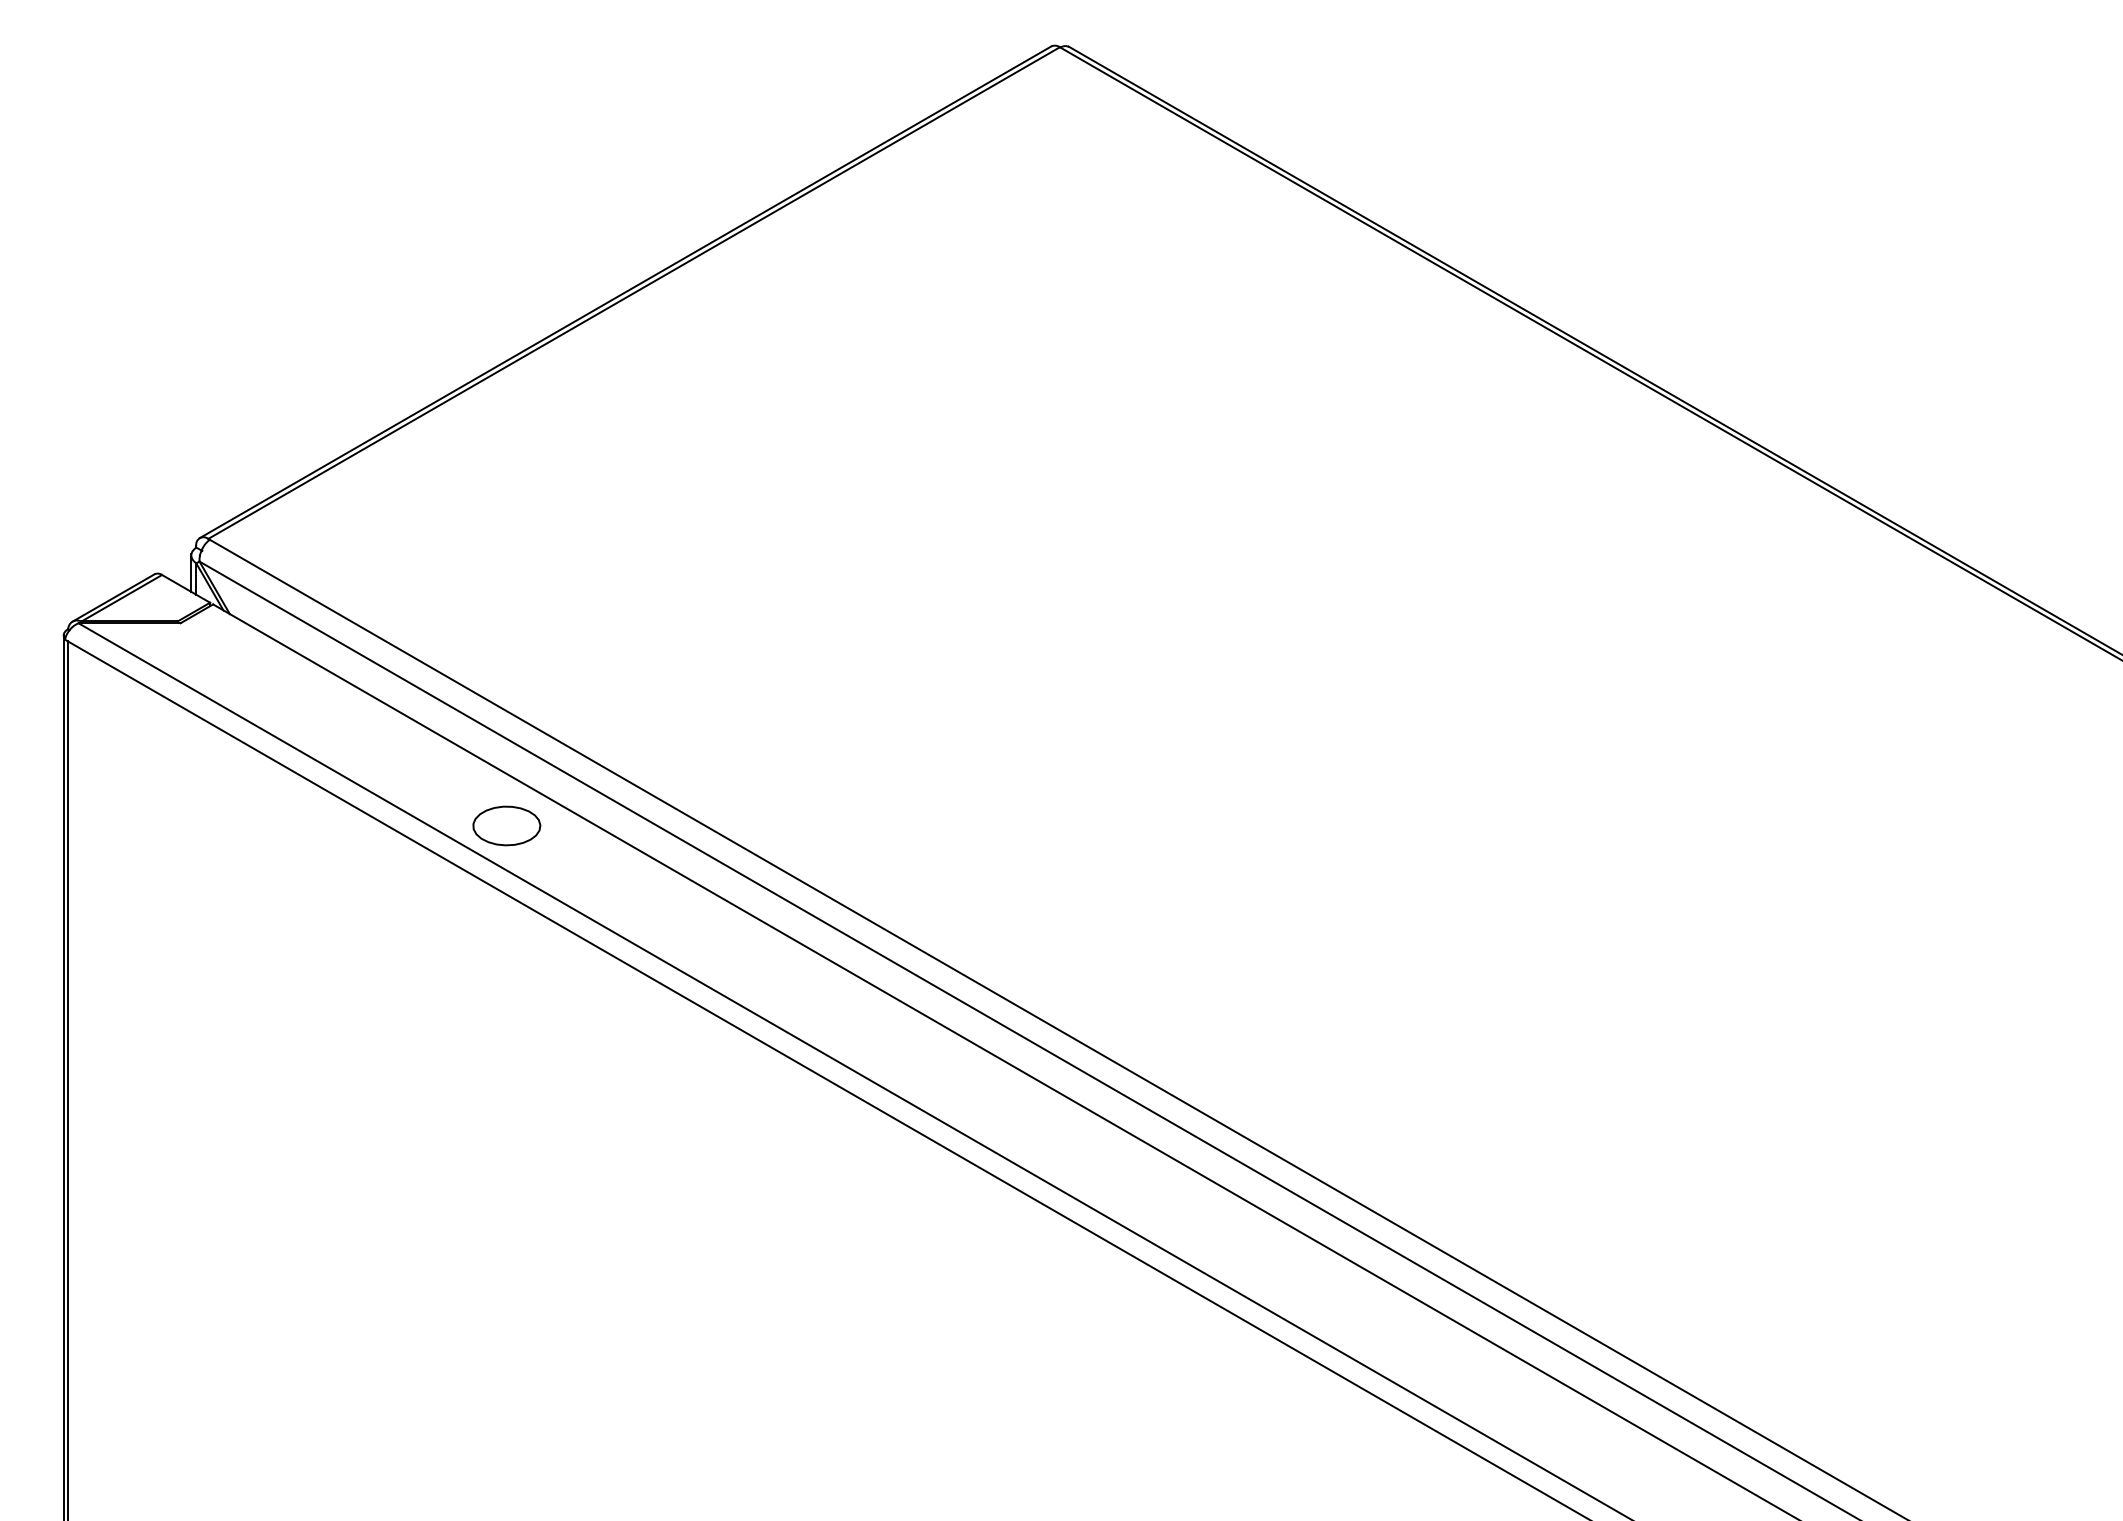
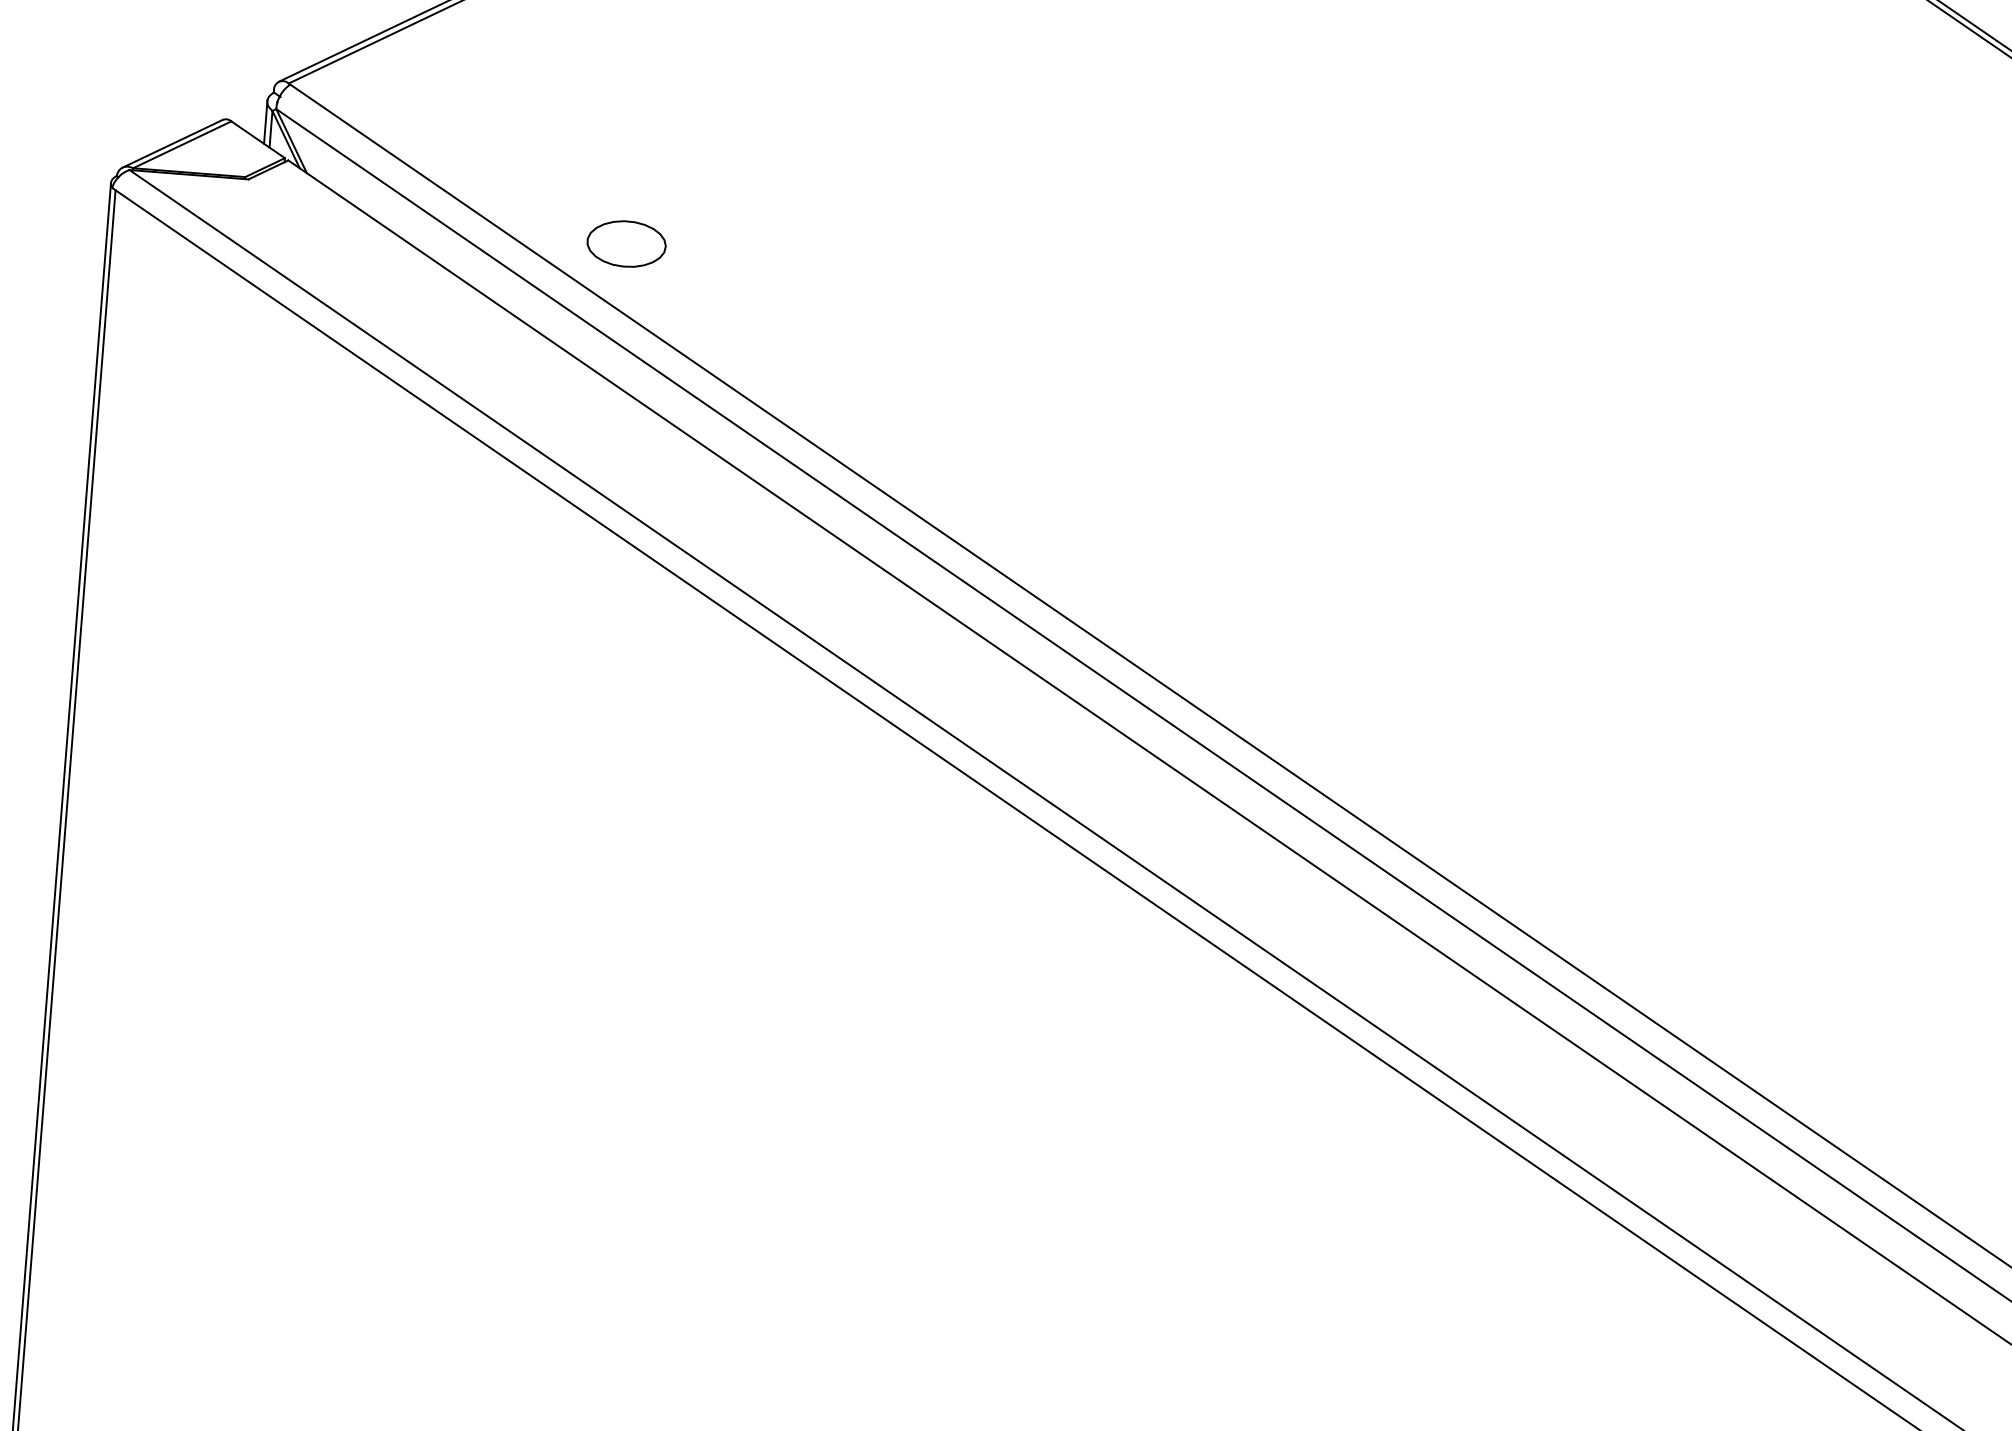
part: (506, 825) -> (626, 243), moved

